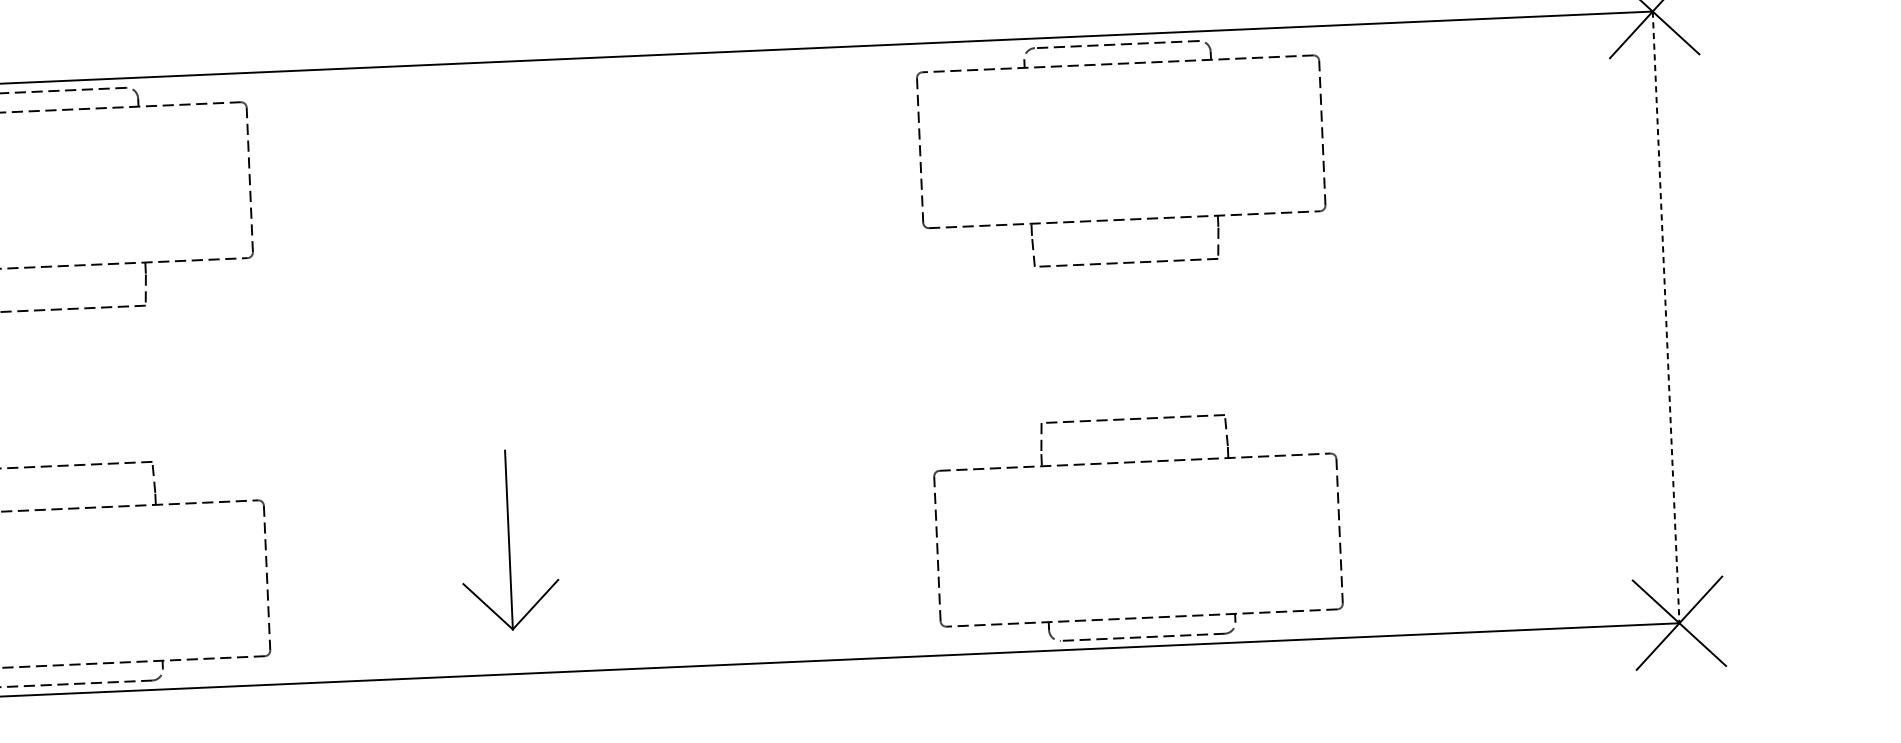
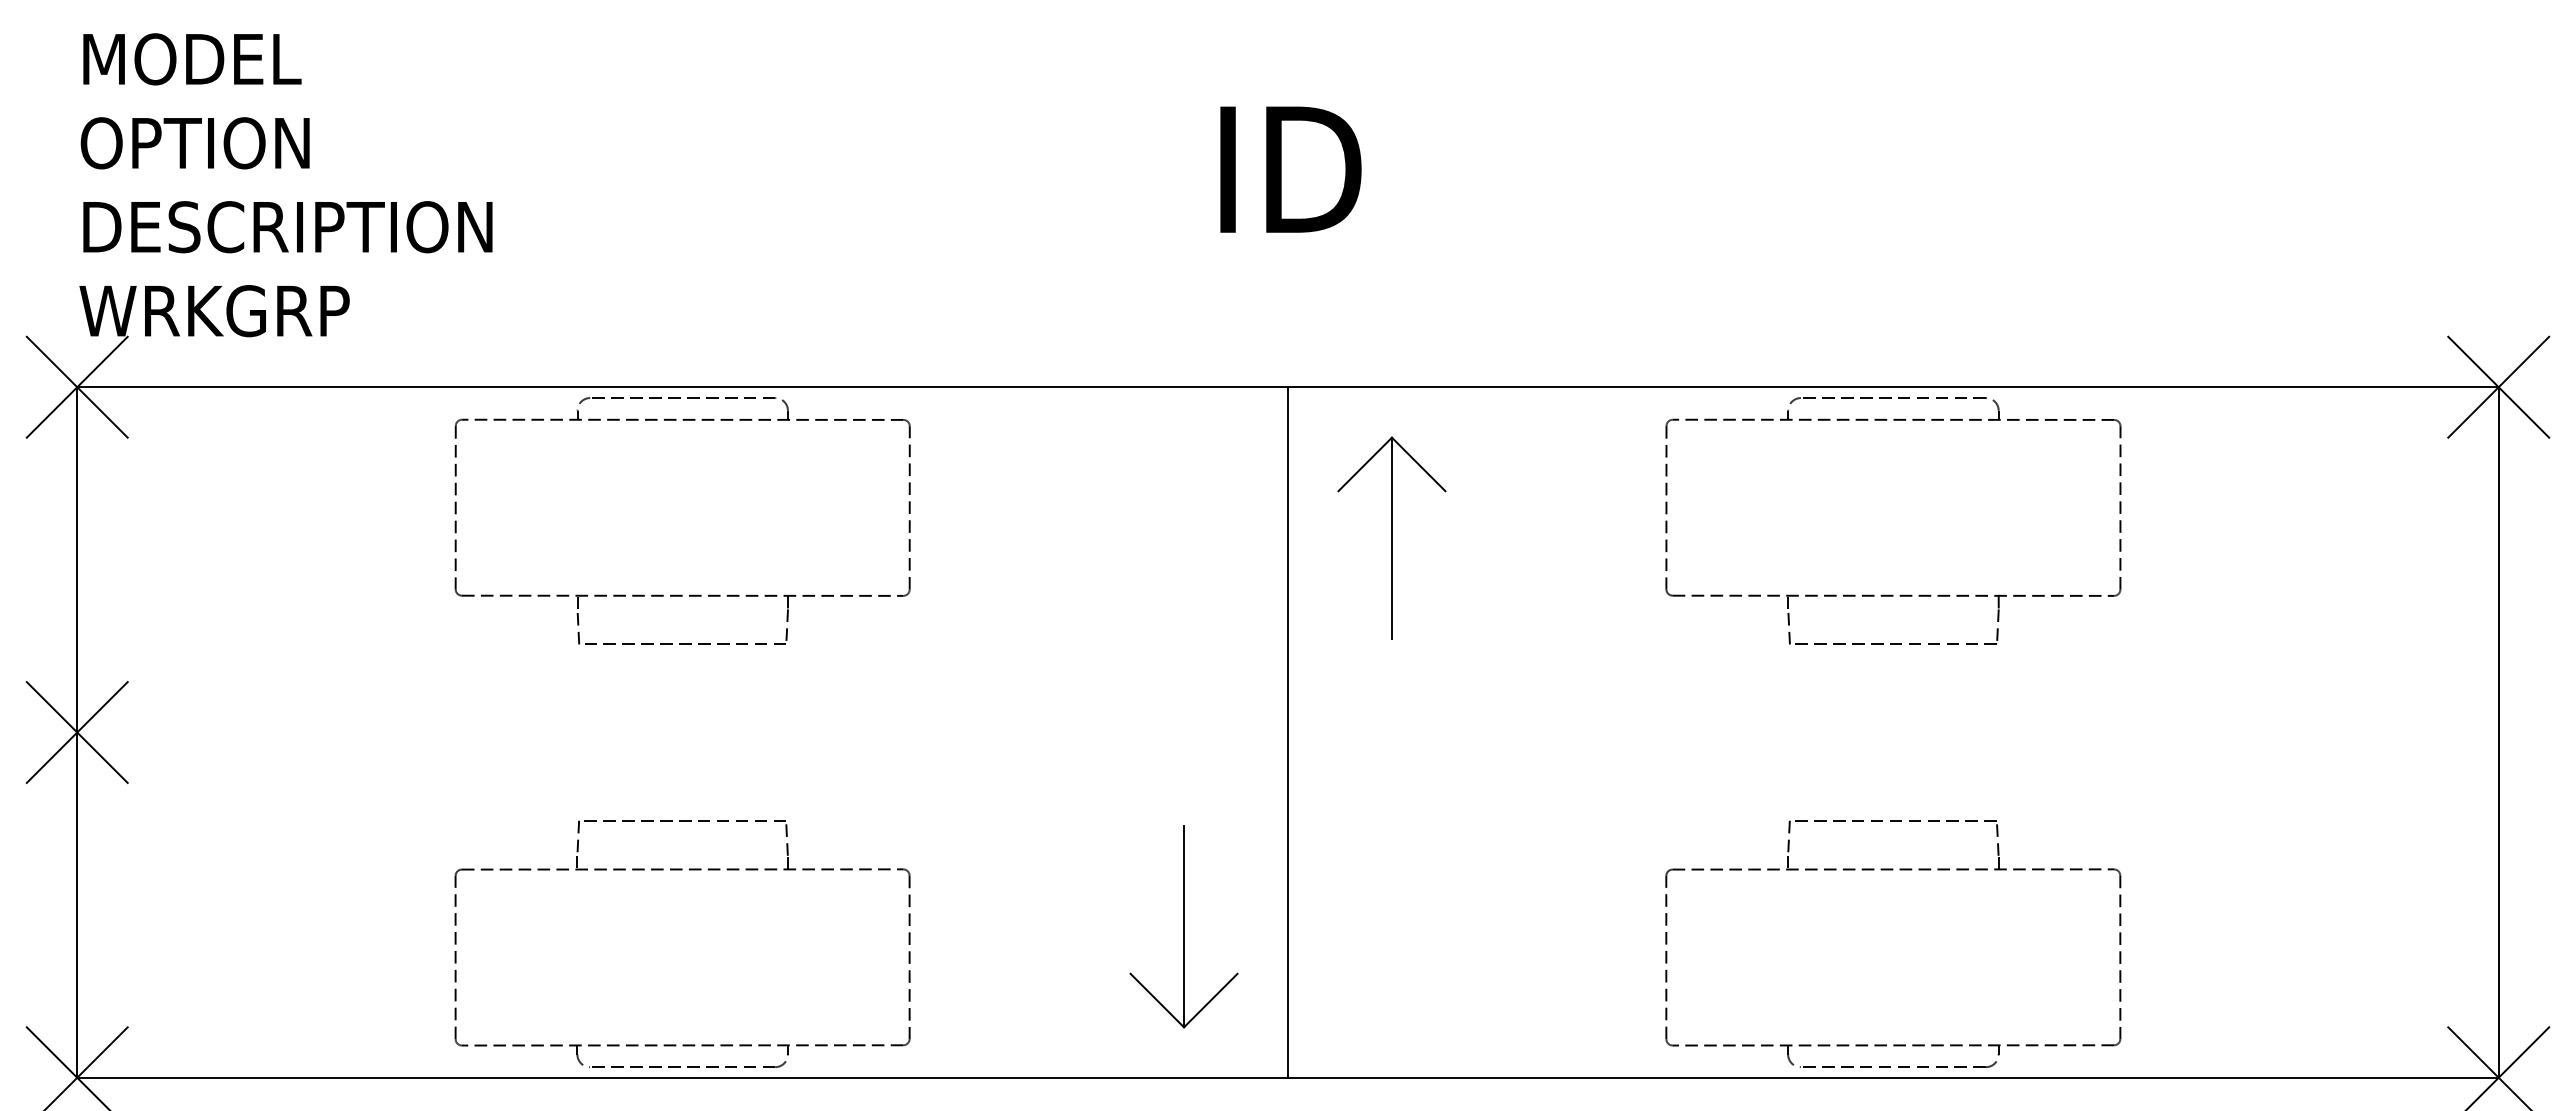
part: (677, 187) -> (1391, 537), added
line: (1665, 318) -> (2498, 733), dashed -> solid
line: (593, 364) -> (1287, 732), added

